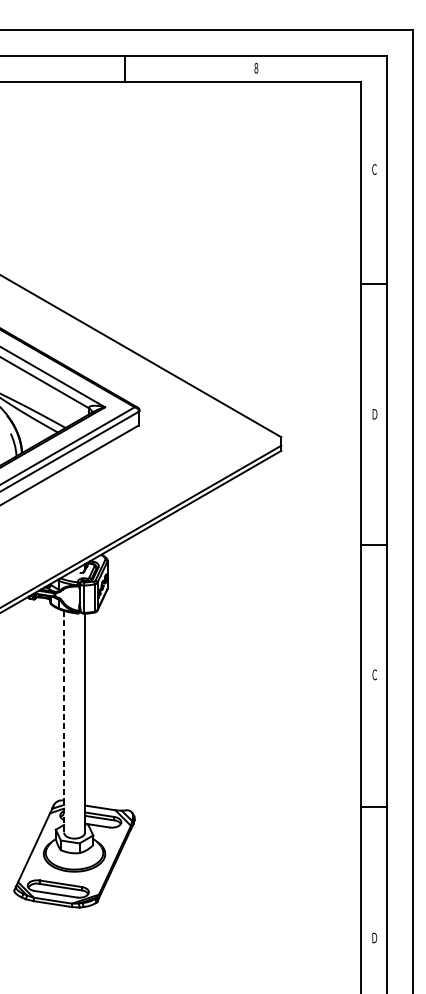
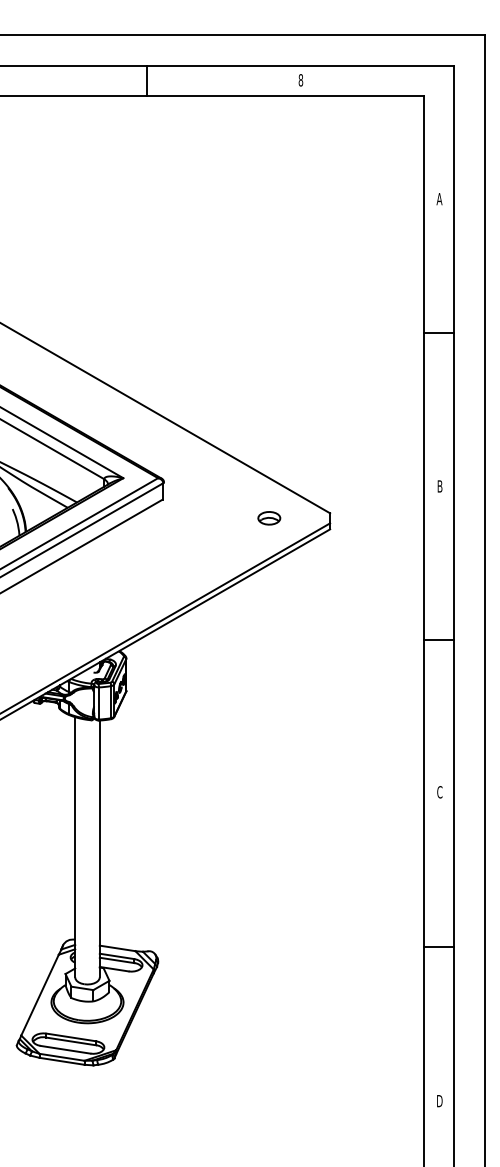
text: (374, 168) -> (439, 198), C -> A
text: (374, 414) -> (439, 486), D -> B
part: (229, 441) -> (269, 518), added
line: (64, 721) -> (75, 847), dashed -> solid

